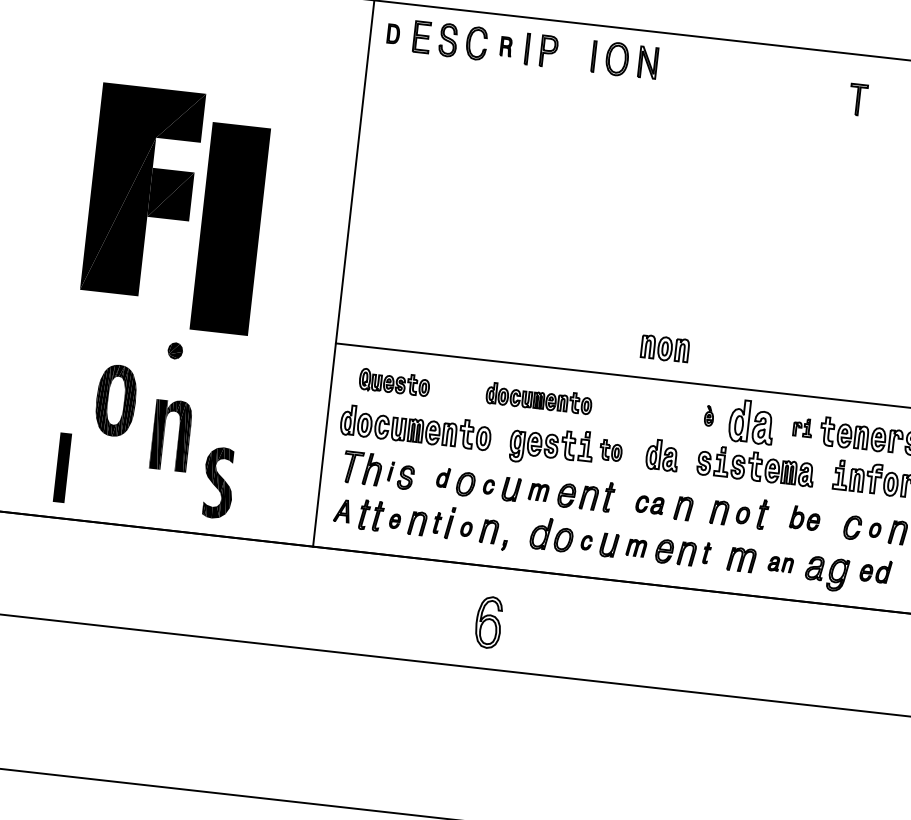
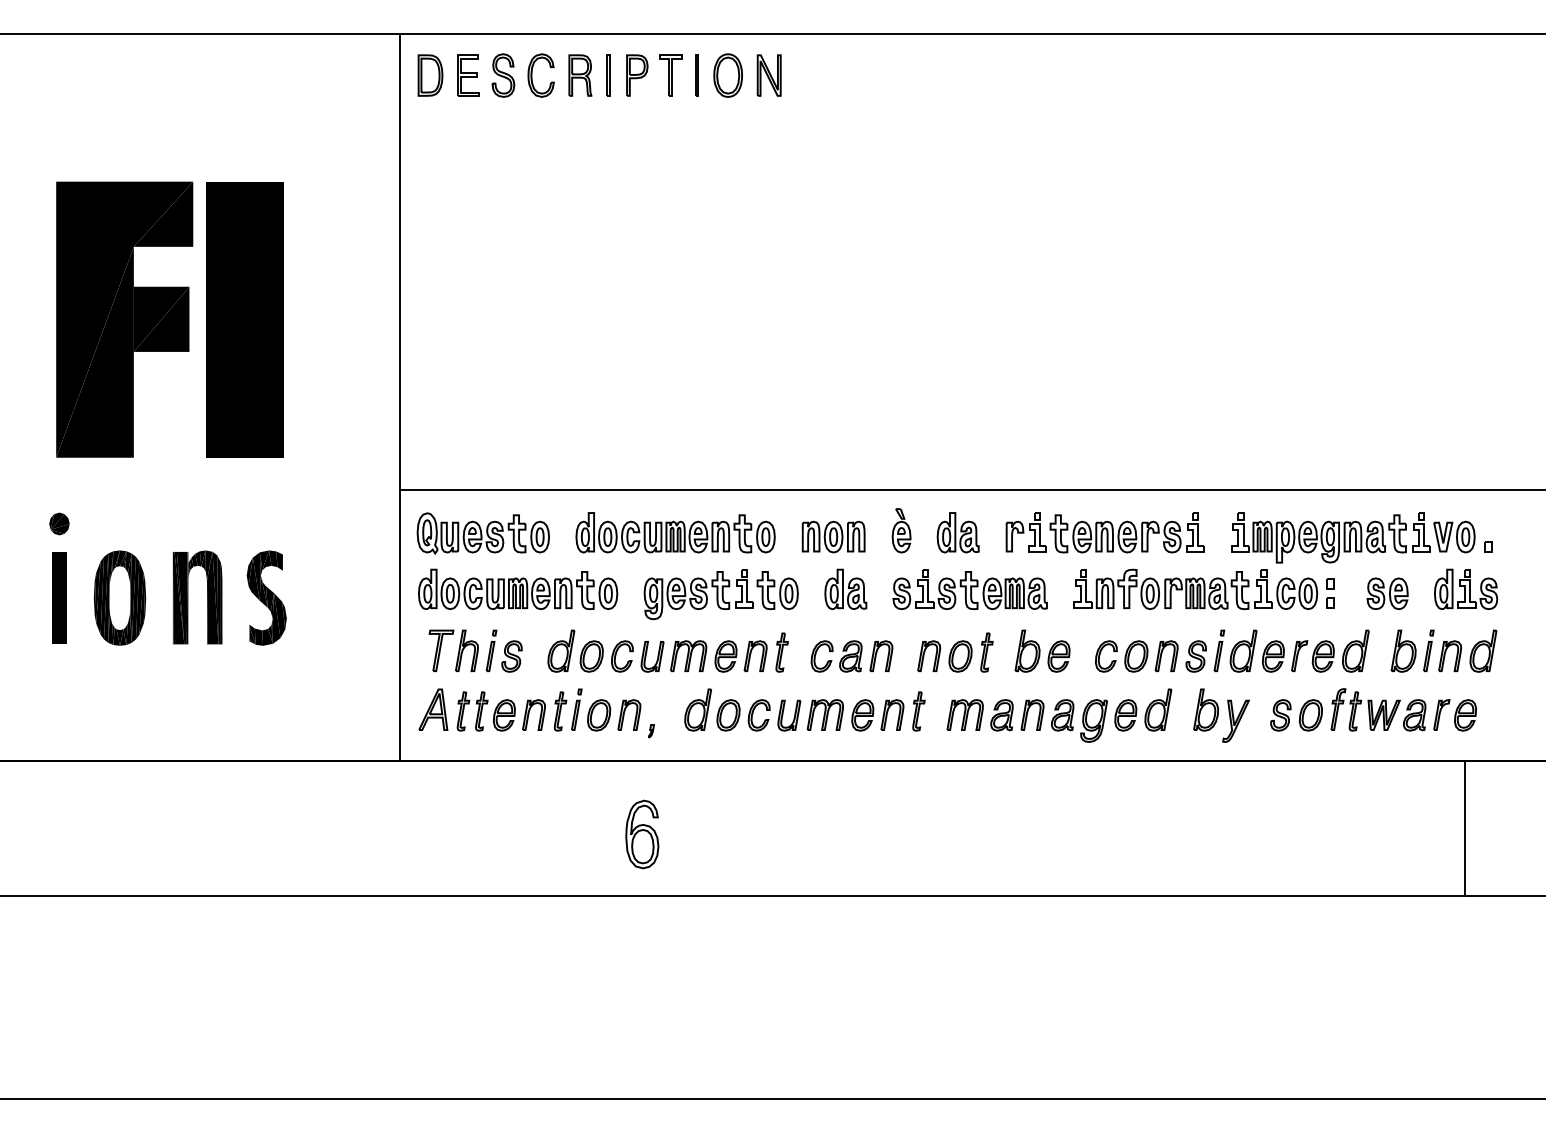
part: (393, 34) -> (430, 75), size x1.67
part: (506, 46) -> (580, 75), size x1.67
part: (858, 99) -> (670, 75), moved
part: (230, 228) -> (244, 319), moved
part: (665, 348) -> (833, 536), moved
part: (175, 350) -> (59, 523), moved
part: (394, 382) -> (482, 533), size x1.43
part: (539, 398) -> (675, 532), size x1.43
part: (709, 415) -> (901, 530), size x1.67
part: (751, 422) -> (957, 532), size x0.71
part: (802, 427) -> (1025, 532), size x1.67
part: (164, 434) -> (188, 597), moved
part: (611, 450) -> (777, 590), size x1.43
part: (62, 467) -> (59, 597), moved
part: (390, 471) -> (491, 650), size x1.67
part: (443, 477) -> (561, 650), size x1.67
part: (218, 482) -> (266, 597), moved
part: (488, 486) -> (622, 656), size x1.67
part: (538, 491) -> (688, 655), size x1.43
part: (649, 505) -> (836, 656), size x1.43
part: (342, 510) -> (433, 709), size x1.43
part: (742, 515) -> (960, 656), size x1.43
part: (805, 517) -> (1042, 650), size x1.43
part: (394, 521) -> (503, 715), size x1.67
part: (437, 523) -> (560, 711), size x1.43
part: (466, 529) -> (599, 715), size x1.67
part: (875, 530) -> (1136, 656), size x1.67
part: (586, 542) -> (758, 715), size x1.67
part: (635, 547) -> (824, 714), size x1.43
part: (706, 553) -> (918, 711), size x1.43
part: (780, 564) -> (1017, 715), size x1.67
part: (876, 570) -> (1143, 709), size x1.43

